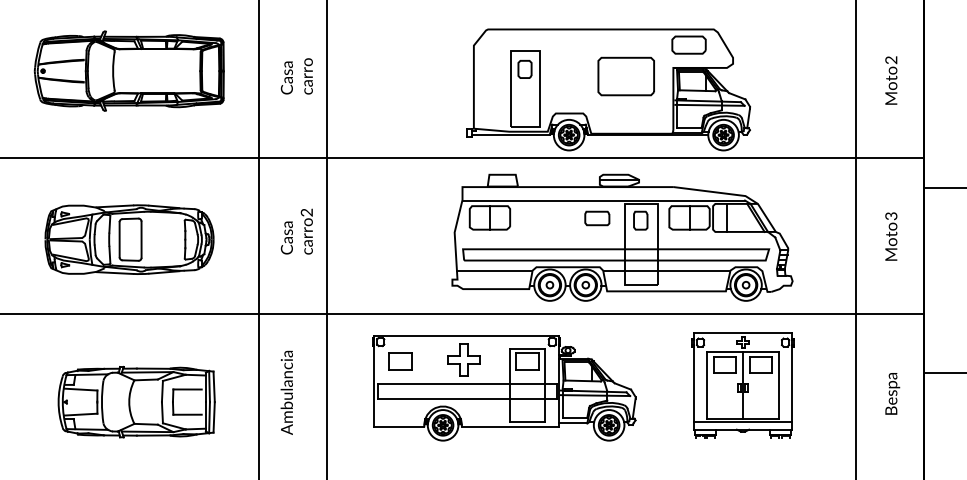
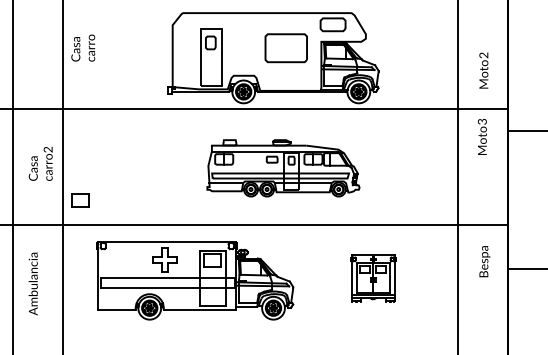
text: (296, 76) -> (82, 48), moved
text: (891, 80) -> (483, 70), moved
text: (891, 236) -> (482, 136), moved
part: (622, 237) -> (283, 168), size x0.6
part: (400, 361) -> (80, 200), moved
part: (742, 385) -> (372, 278), size x0.6
text: (892, 393) -> (484, 261), moved

